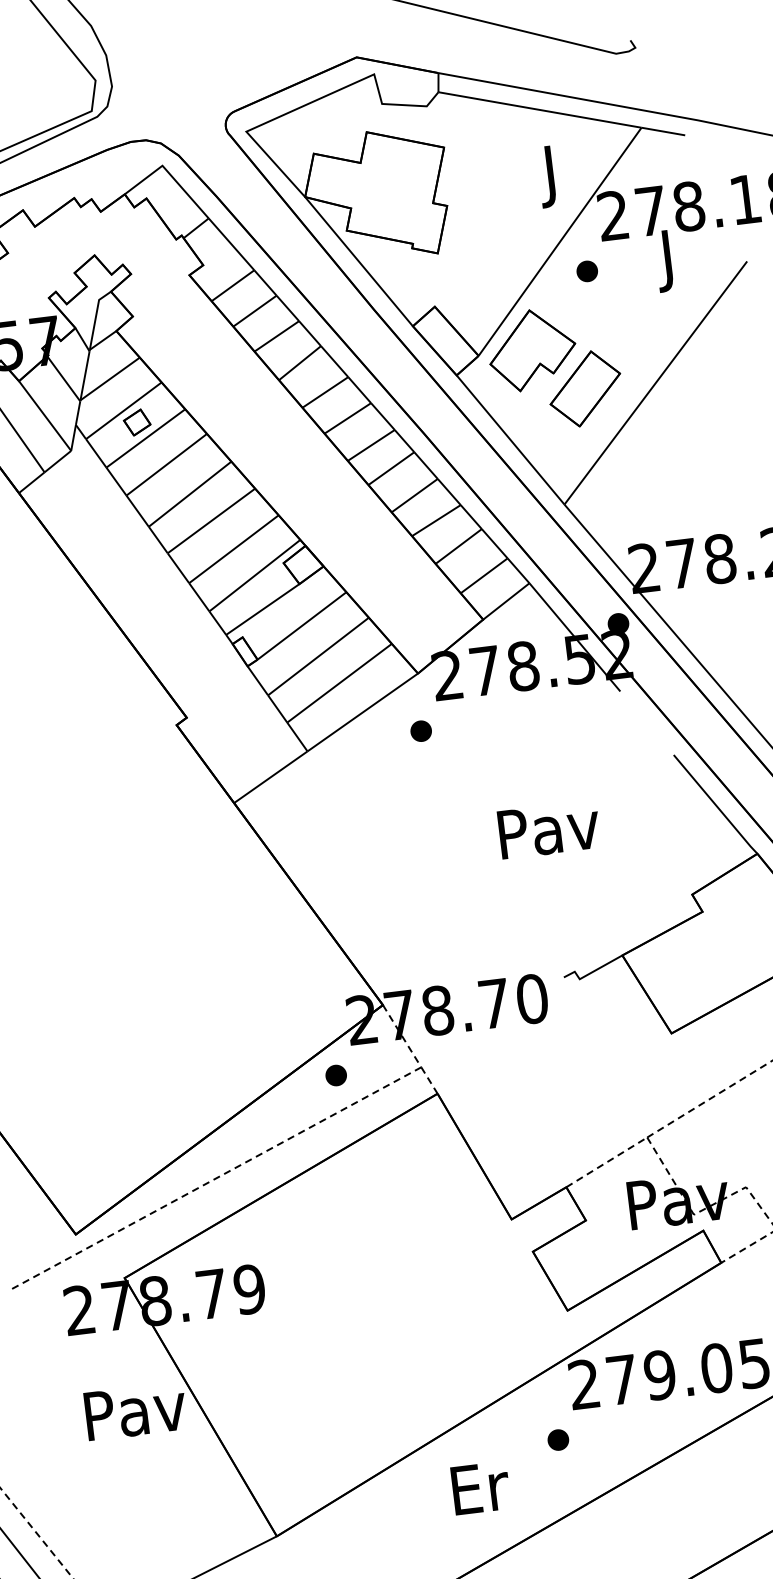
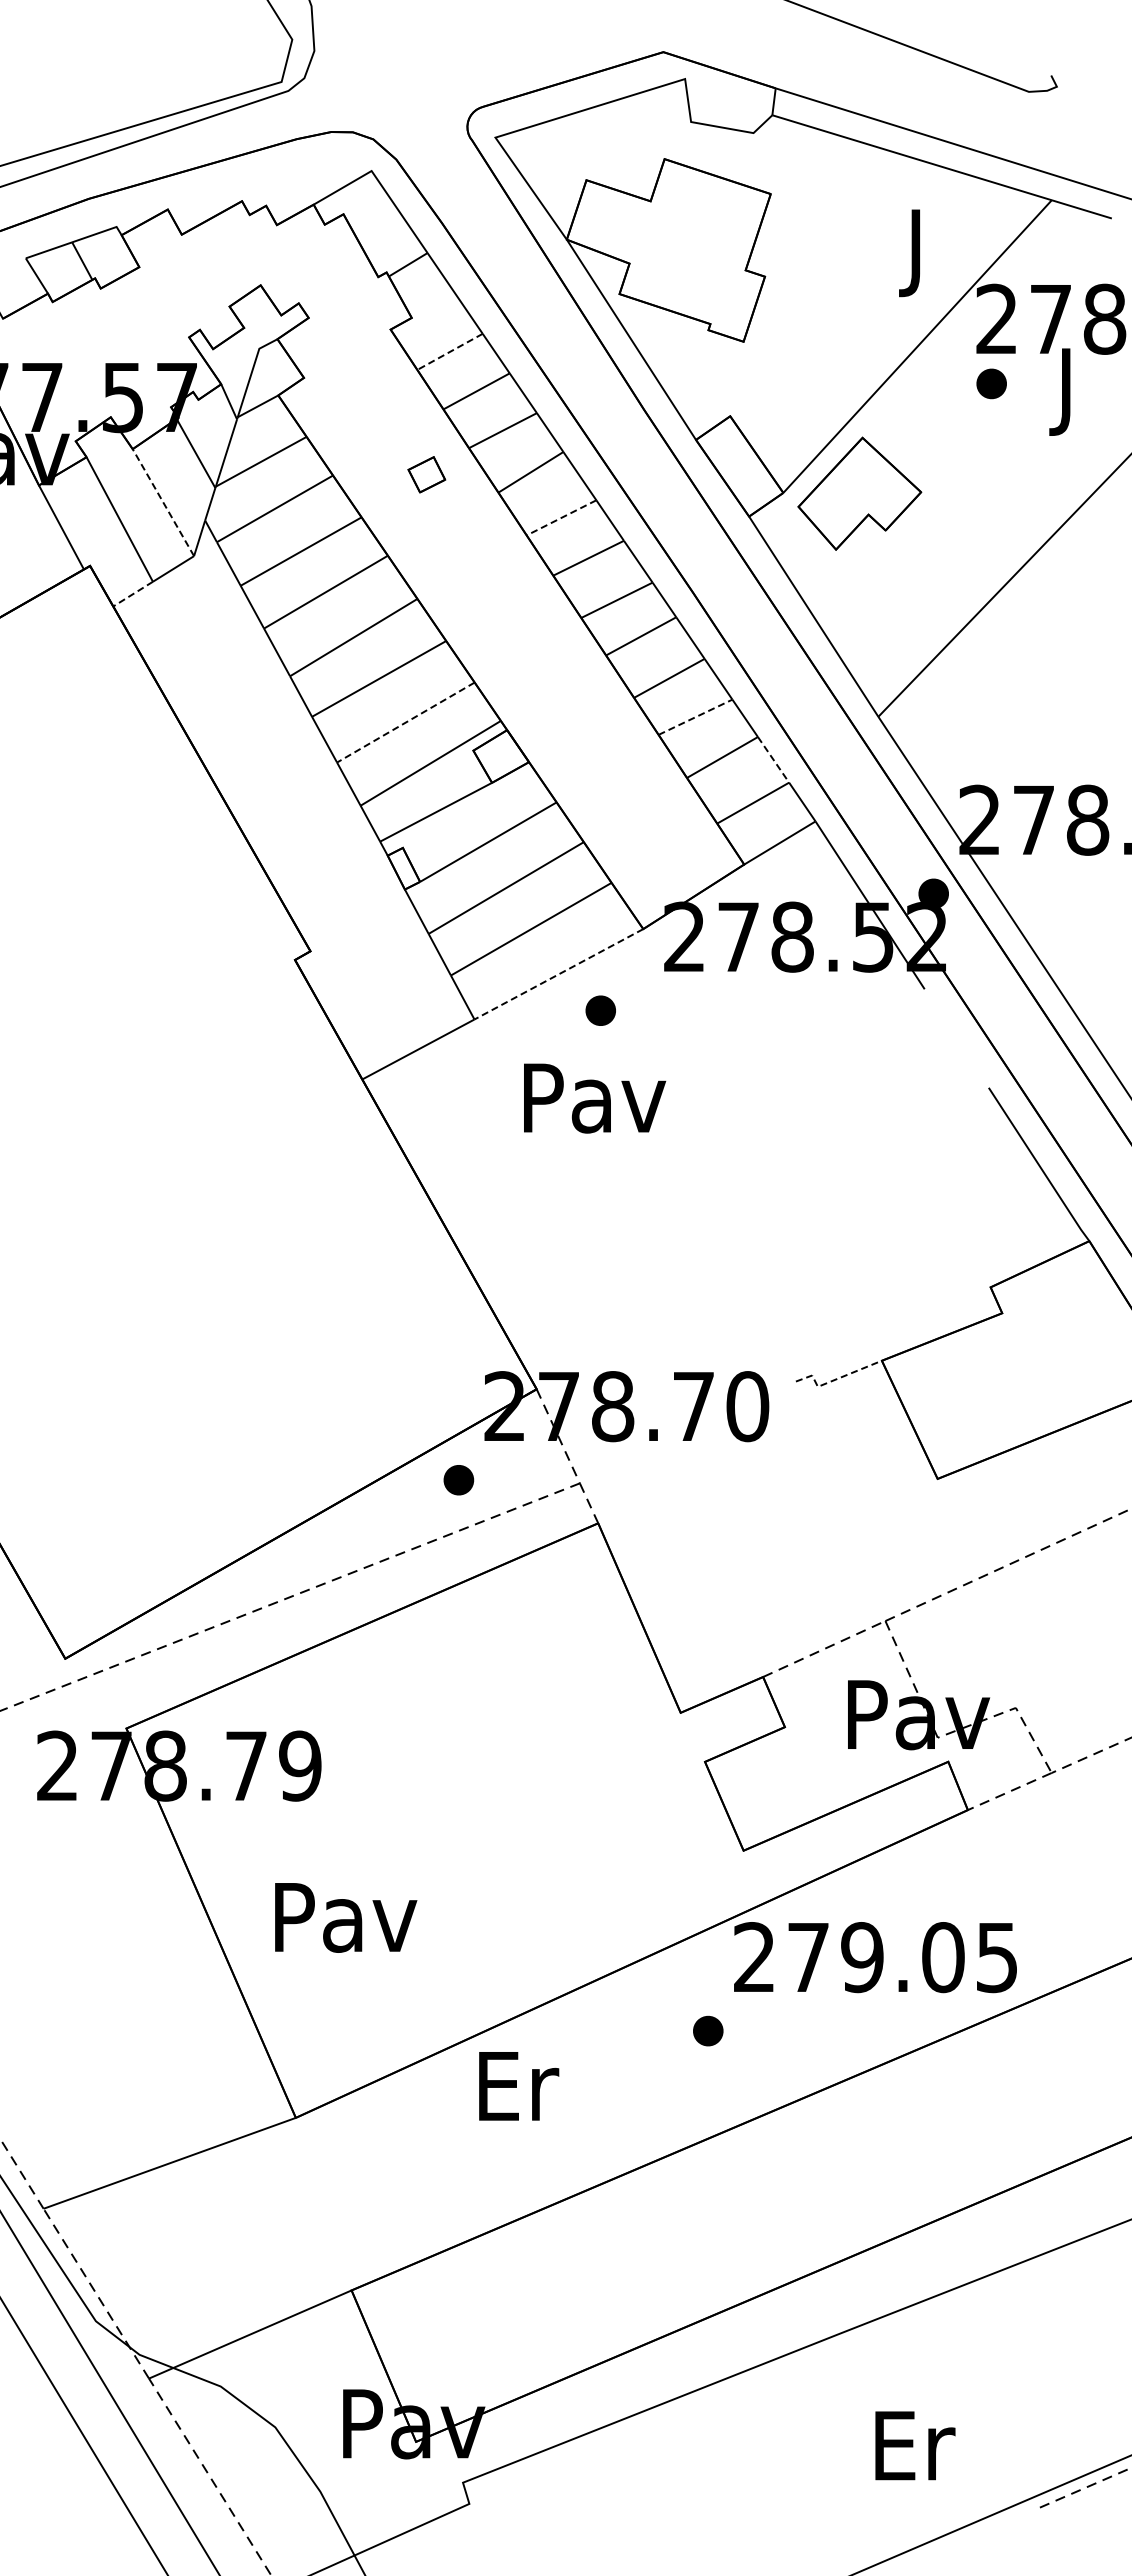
part: (587, 271) -> (991, 383), moved
line: (232, 286) -> (449, 352), solid -> dashed
part: (585, 388) -> (927, 557), removed
line: (325, 392) -> (561, 518), solid -> dashed
line: (45, 415) -> (163, 502), solid -> dashed
part: (137, 422) -> (426, 474), moved
line: (31, 483) -> (132, 594), solid -> dashed
line: (436, 520) -> (695, 717), solid -> dashed
line: (494, 543) -> (773, 759), solid -> dashed
line: (233, 549) -> (405, 722), solid -> dashed
line: (362, 712) -> (558, 974), solid -> dashed
part: (420, 731) -> (600, 1010), moved
text: (549, 829) -> (595, 1098), moved
line: (591, 972) -> (835, 1379), solid -> dashed
text: (136, 1411) -> (346, 1917), moved
text: (481, 1488) -> (519, 2086), moved

